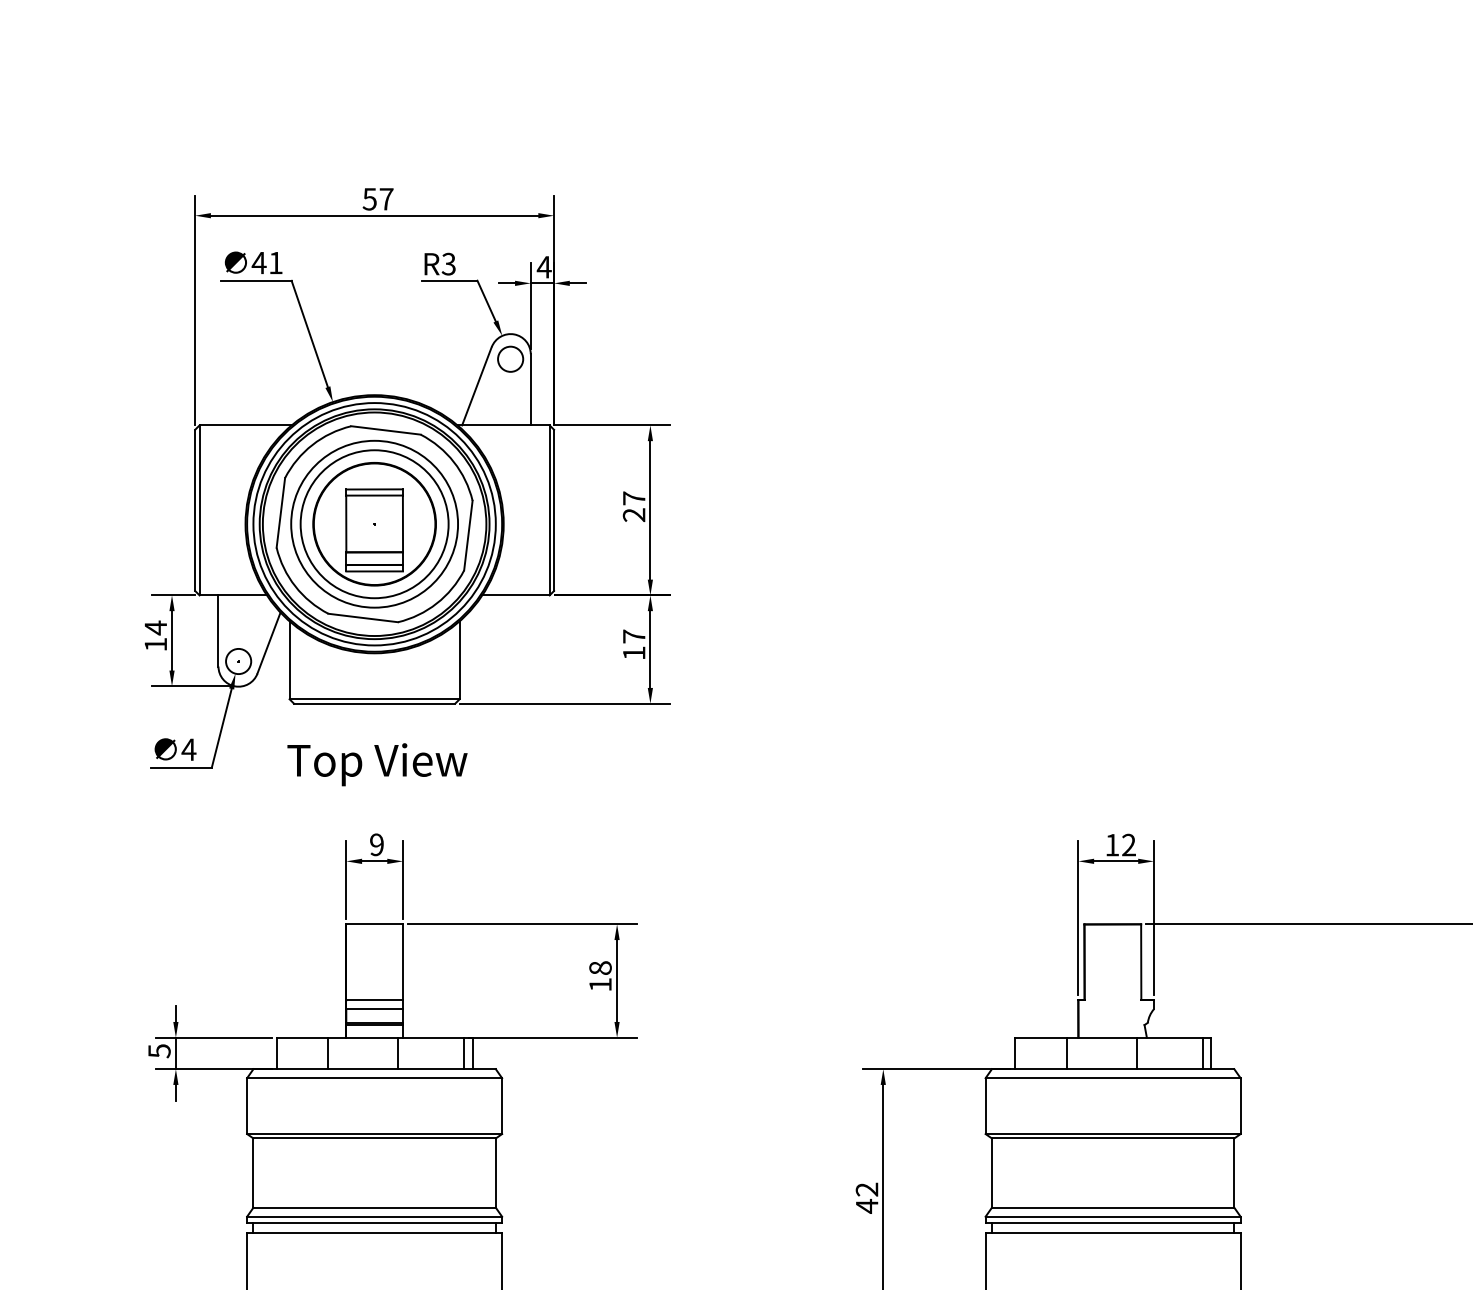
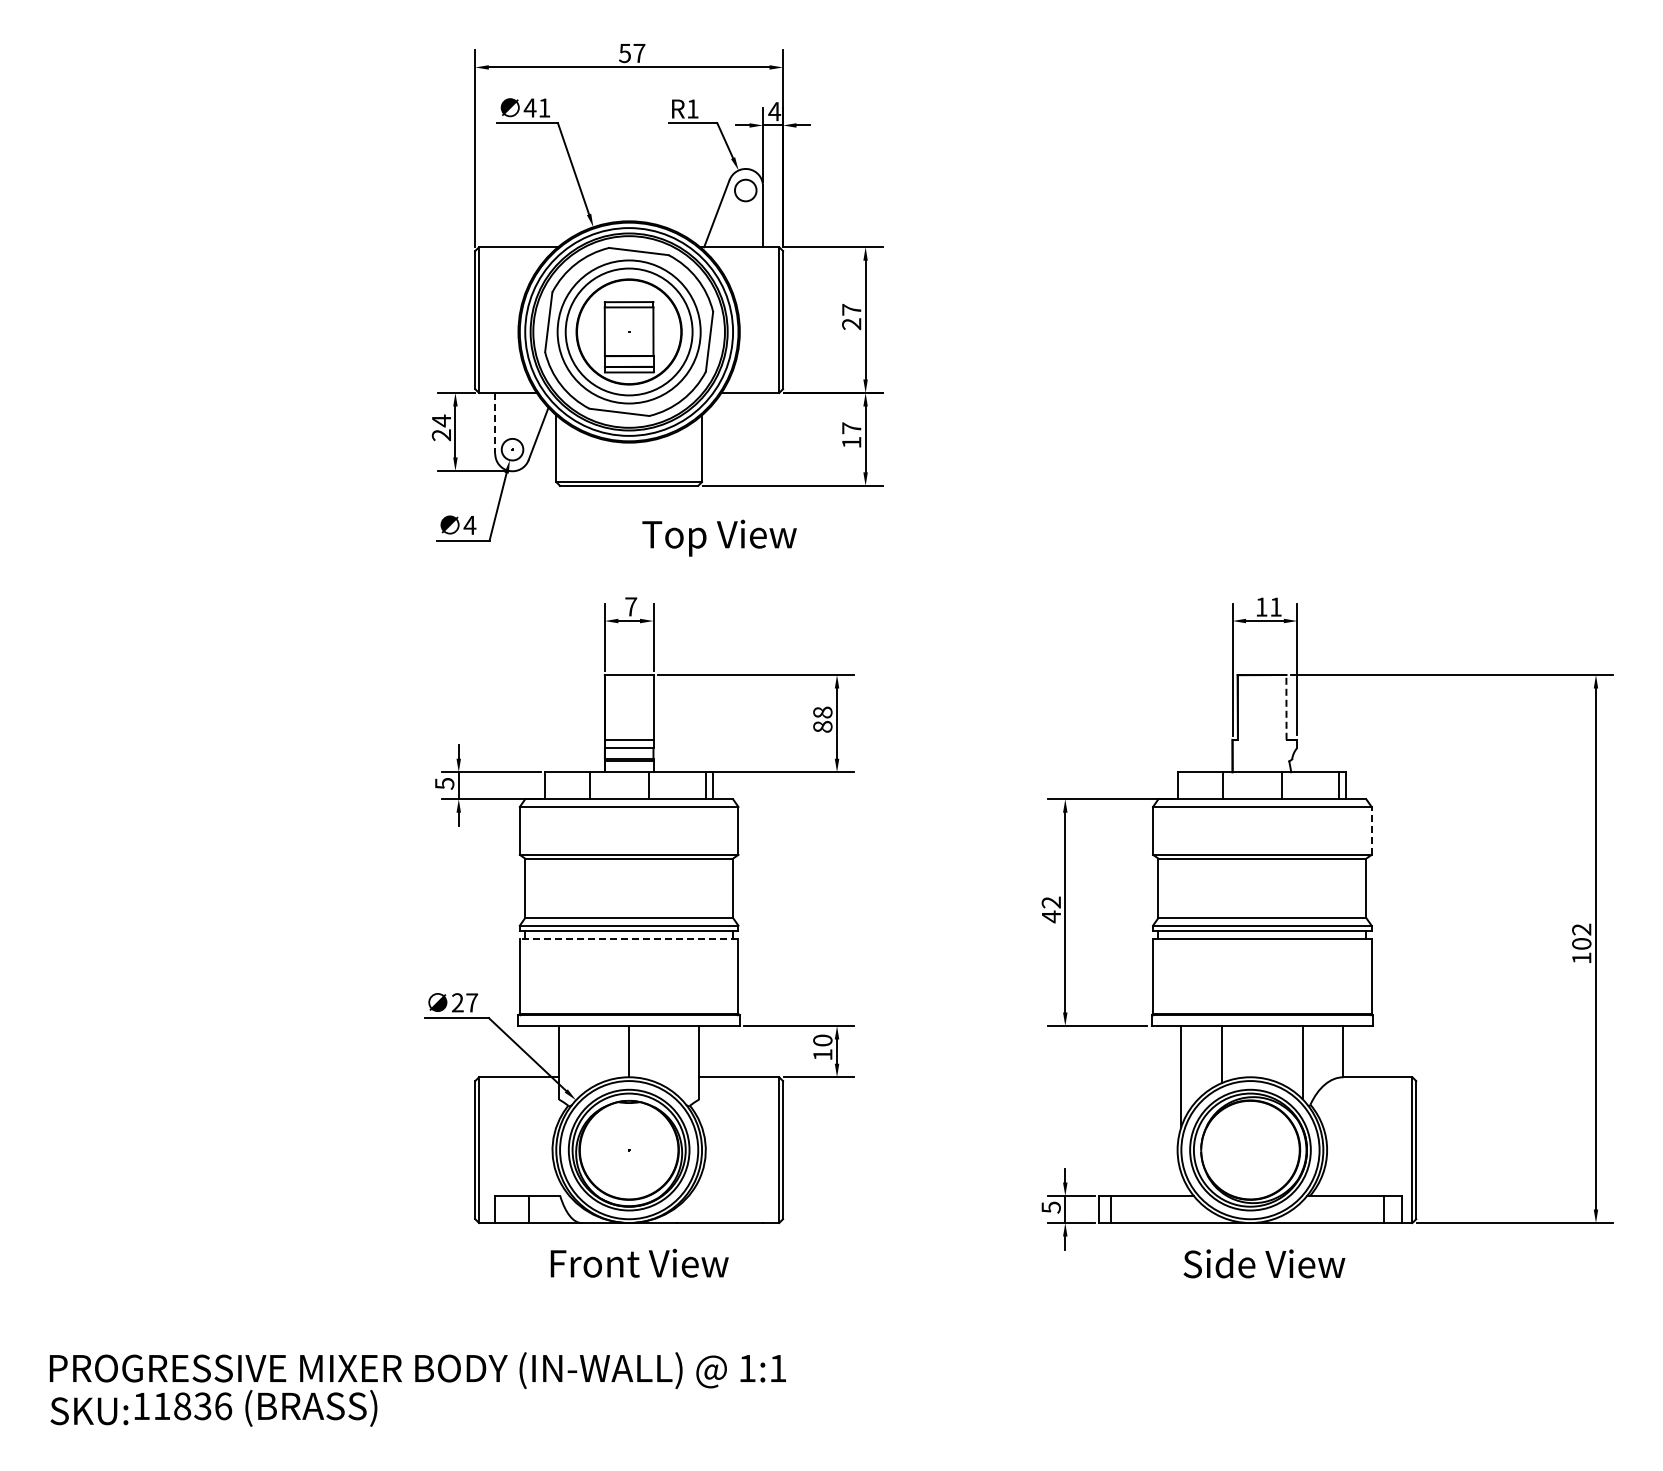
text: (448, 263) -> (692, 108), R3 -> R1
line: (218, 630) -> (495, 423), solid -> dashed
text: (154, 644) -> (440, 435), 14 -> 24
text: (377, 763) -> (719, 537), moved
text: (377, 844) -> (631, 606), 9 -> 7
text: (1128, 844) -> (1275, 606), 12 -> 11
line: (1141, 961) -> (1286, 706), solid -> dashed
text: (600, 984) -> (822, 726), 18 -> 88
line: (1240, 1105) -> (1371, 830), solid -> dashed
line: (373, 1232) -> (628, 939), solid -> dashed

